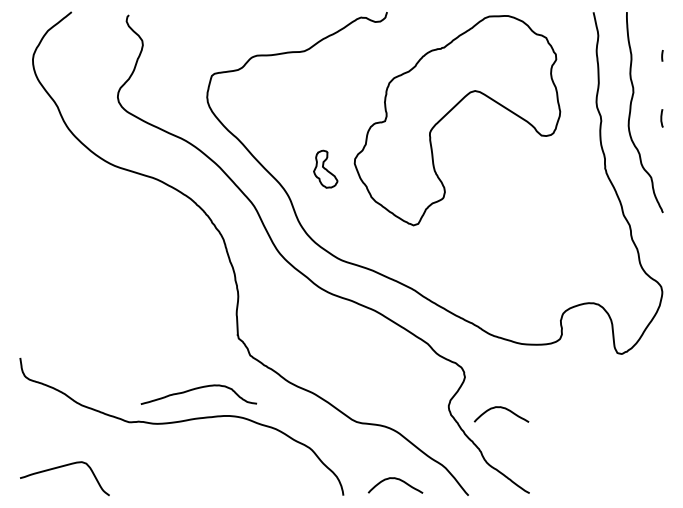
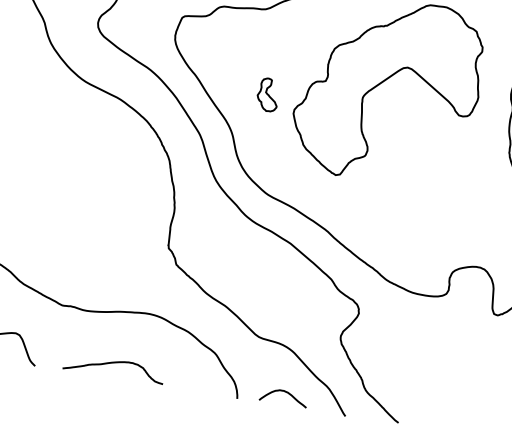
part: (325, 168) -> (268, 94), moved
curve: (197, 389) -> (113, 363), moved
curve: (504, 409) -> (388, 346), removed

